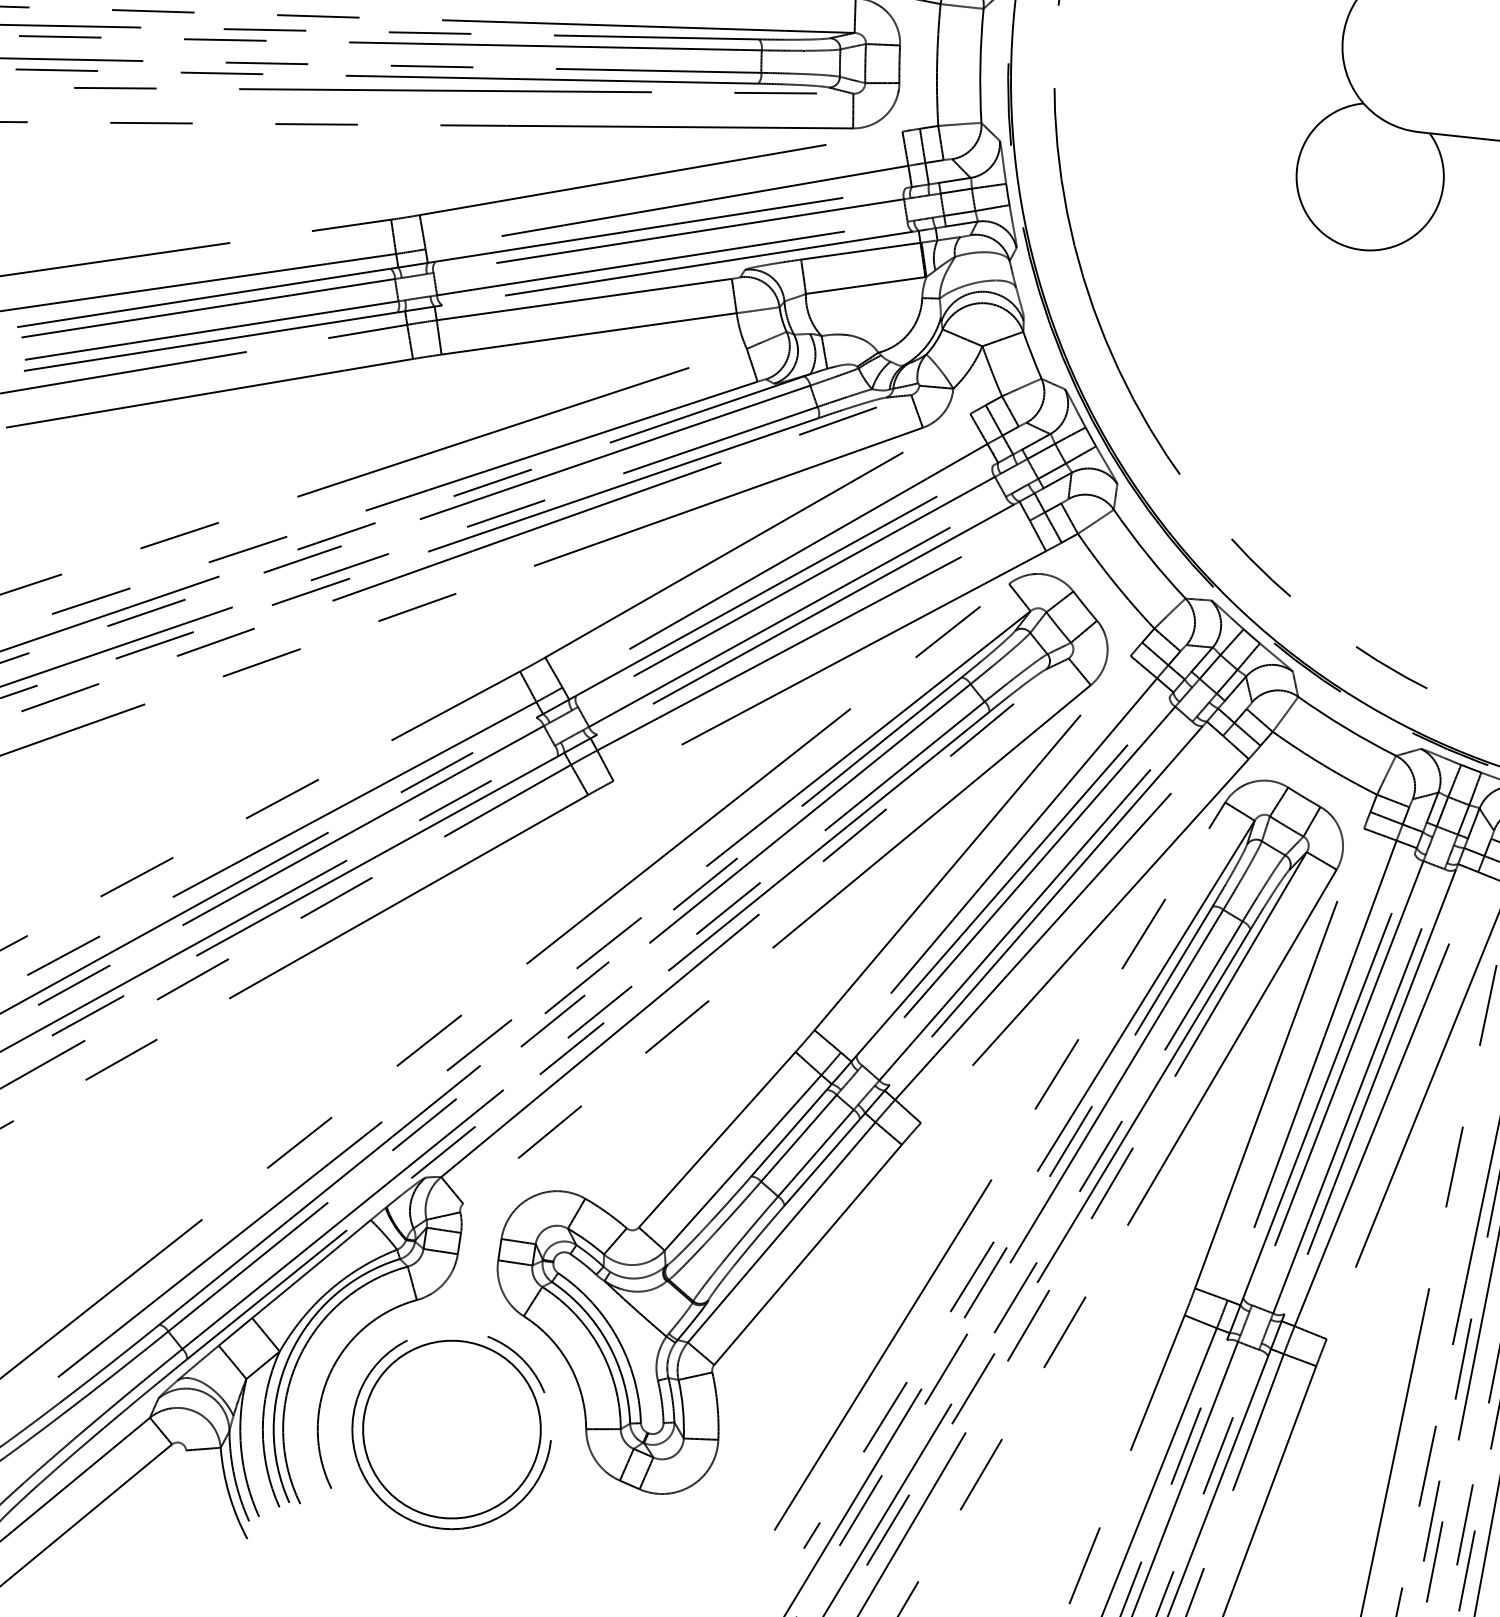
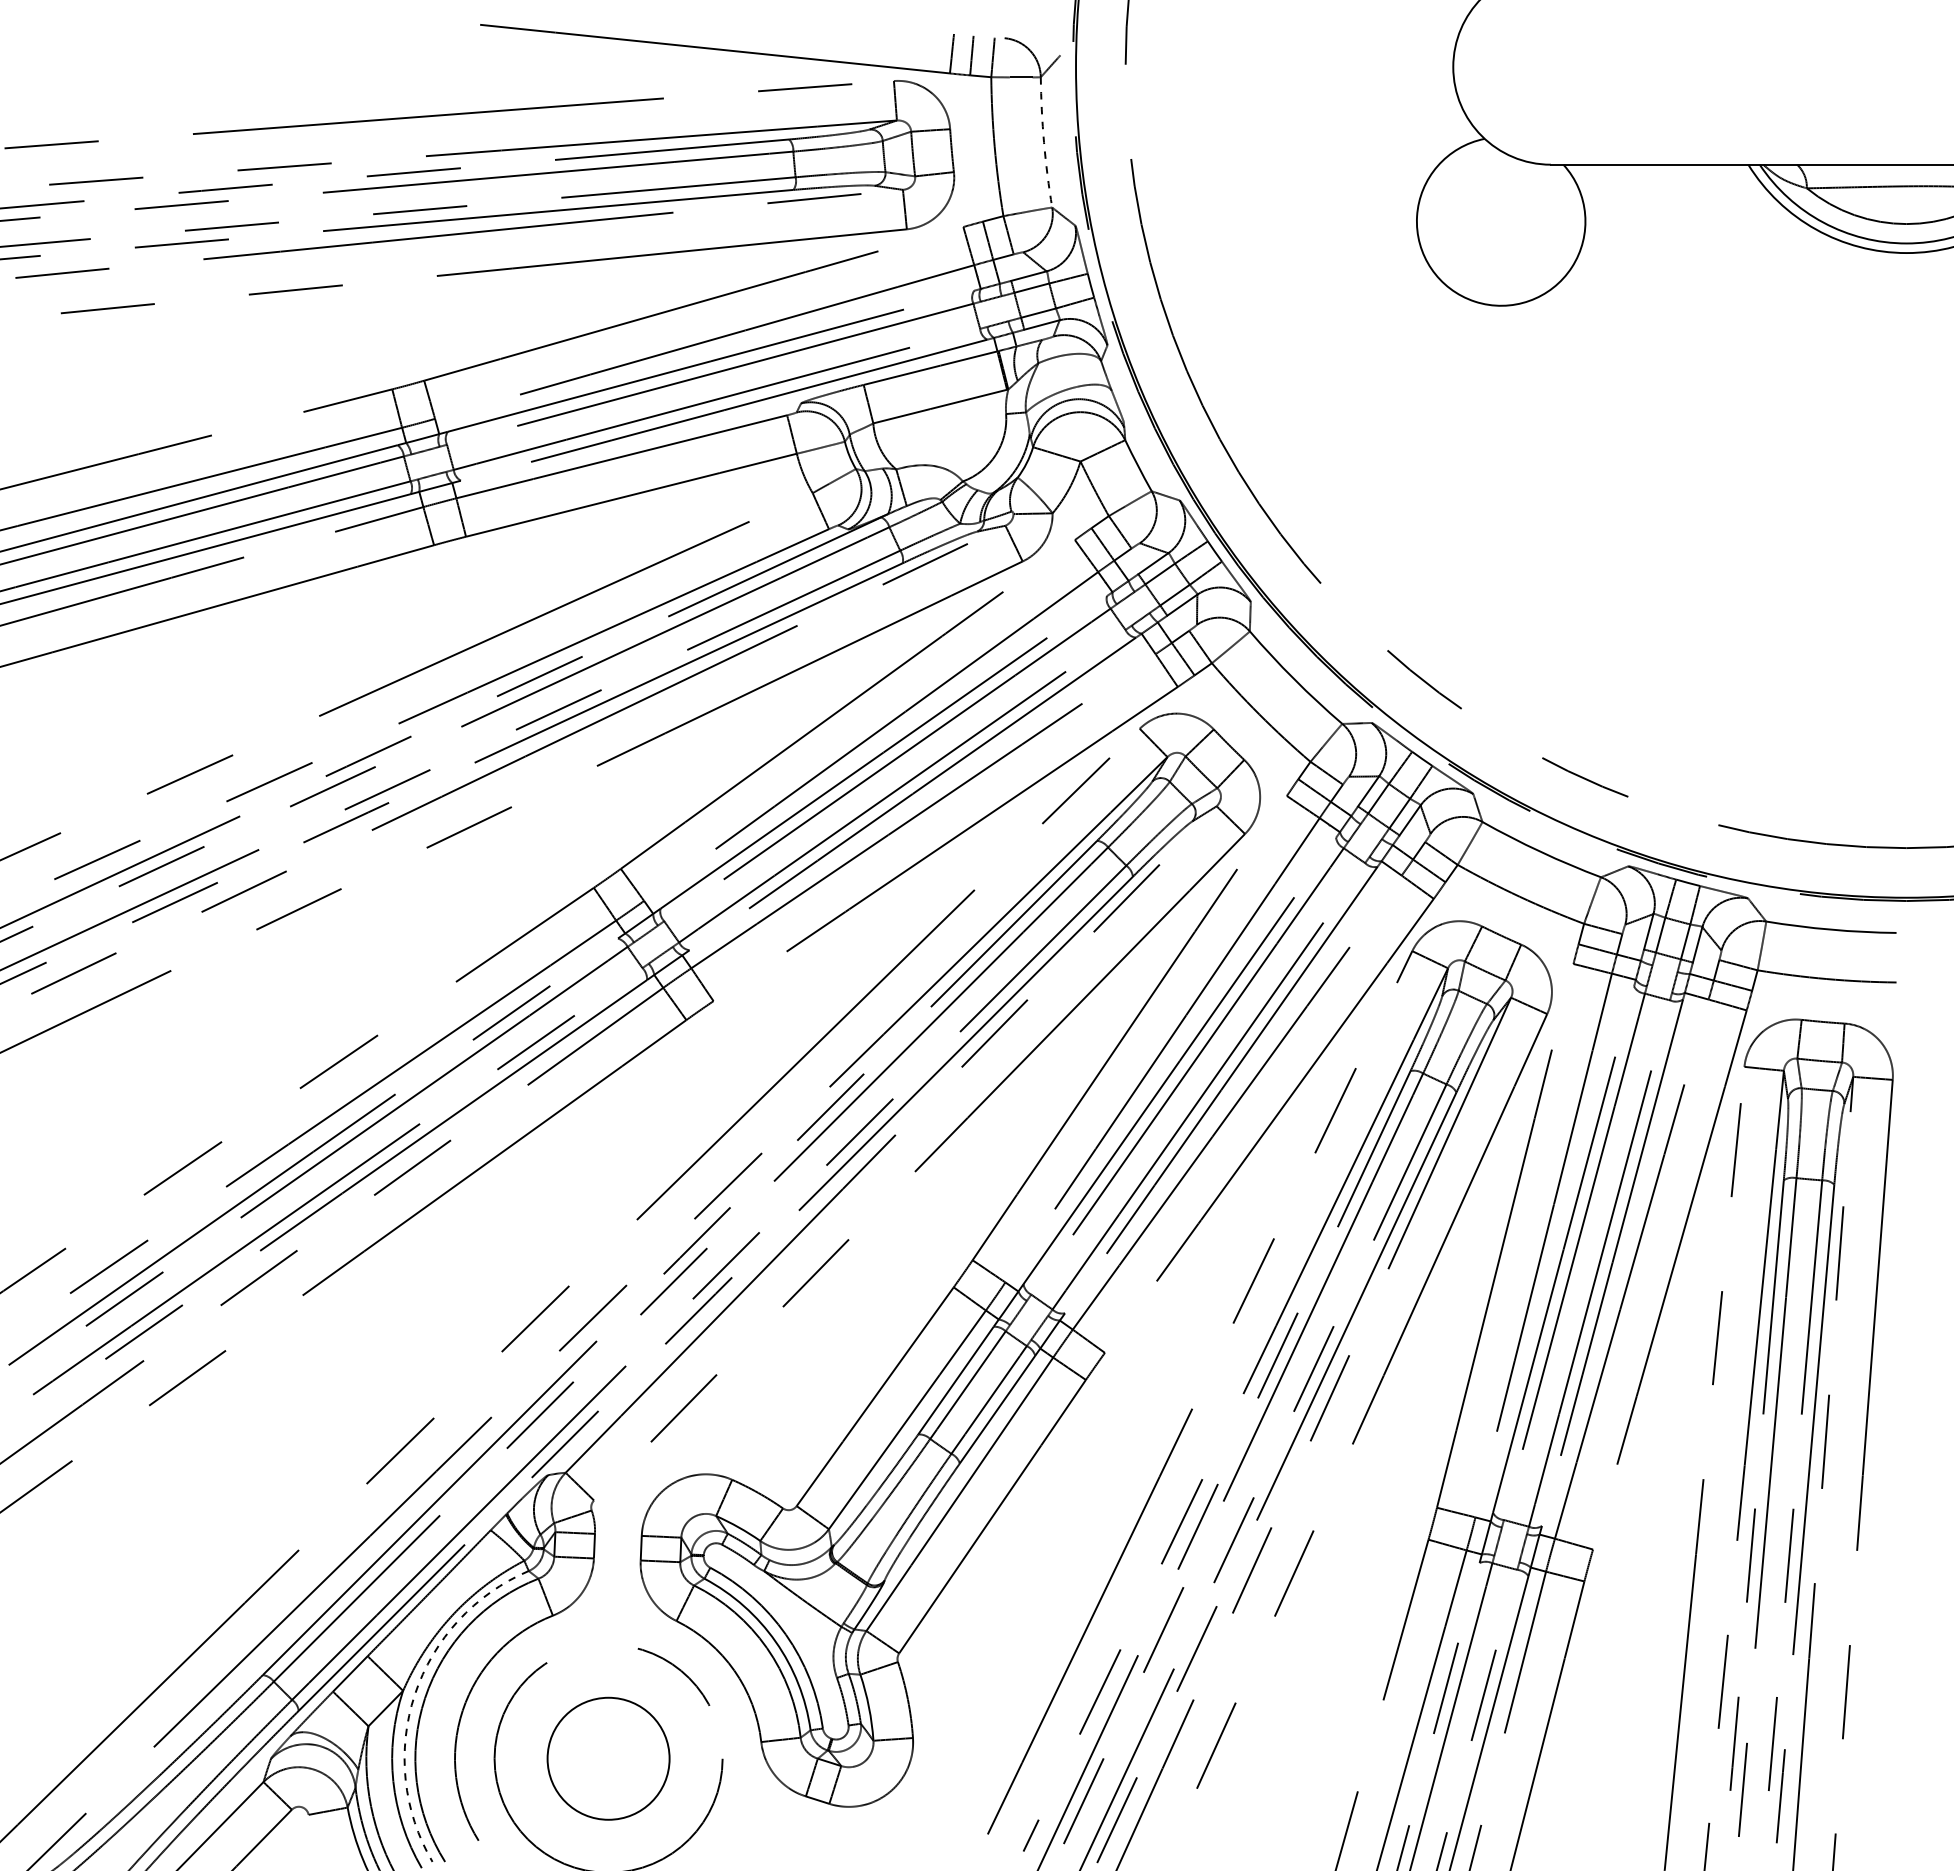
arc: (980, 65) -> (1044, 142), solid -> dashed
arc: (289, 1355) -> (414, 1694), solid -> dashed
circle: (451, 1429) -> (608, 1758), size x0.6

